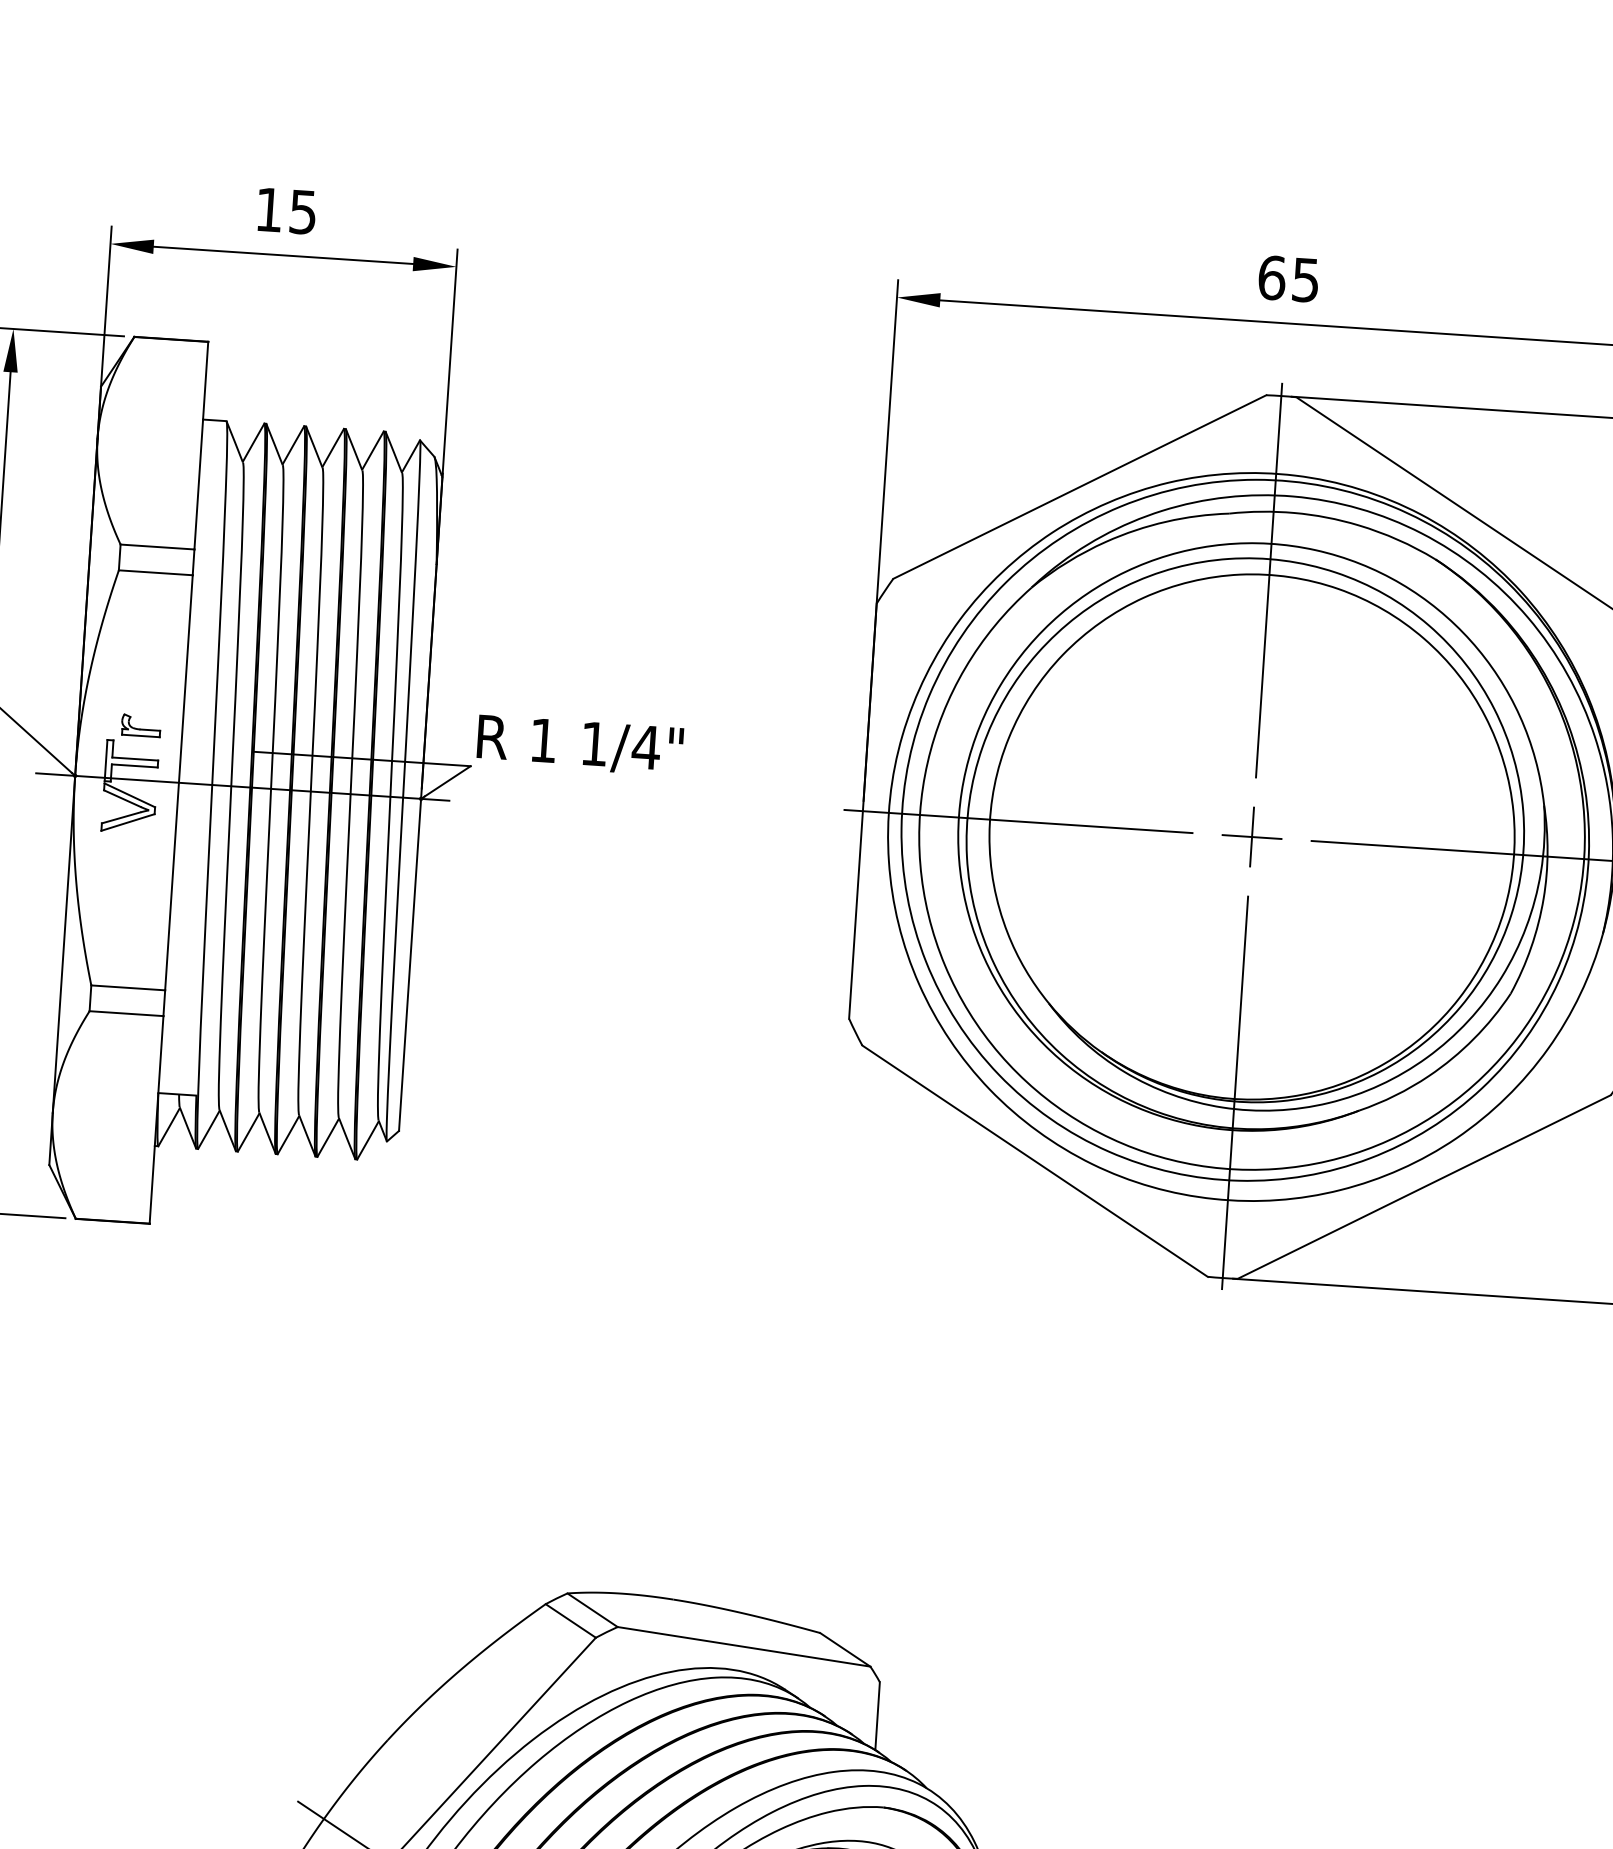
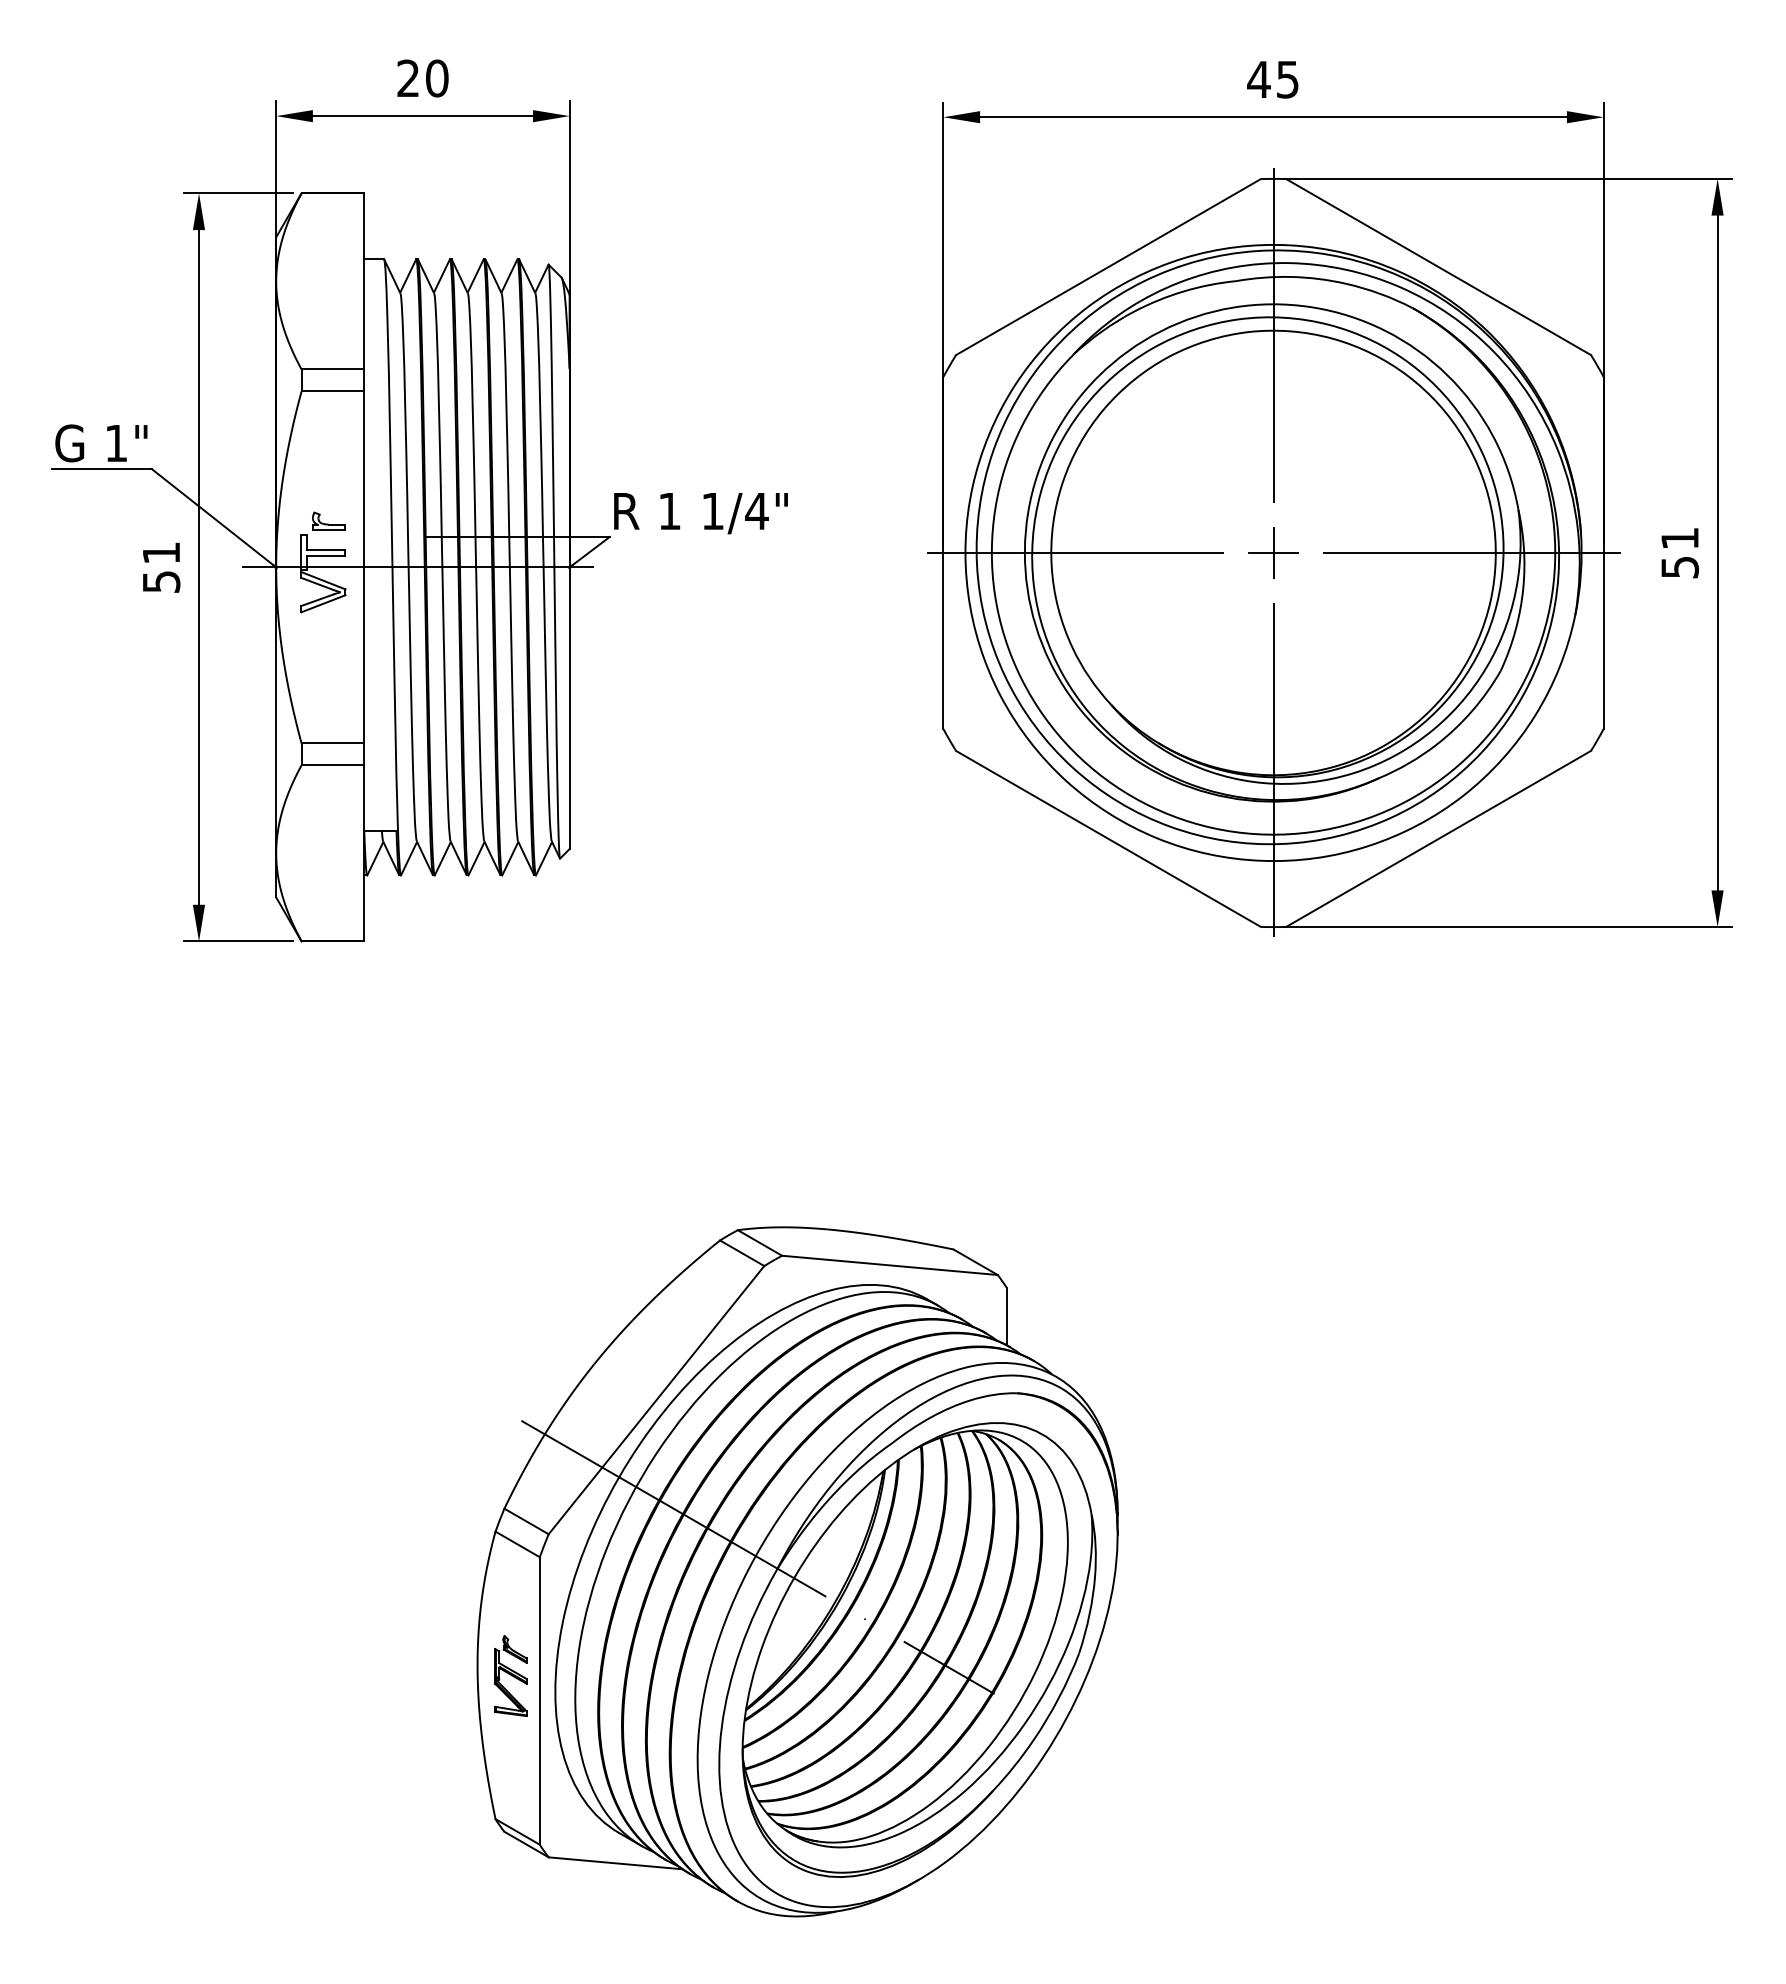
text: (285, 211) -> (422, 78), 15 -> 20
text: (1271, 277) -> (1258, 79), 65 -> 45

